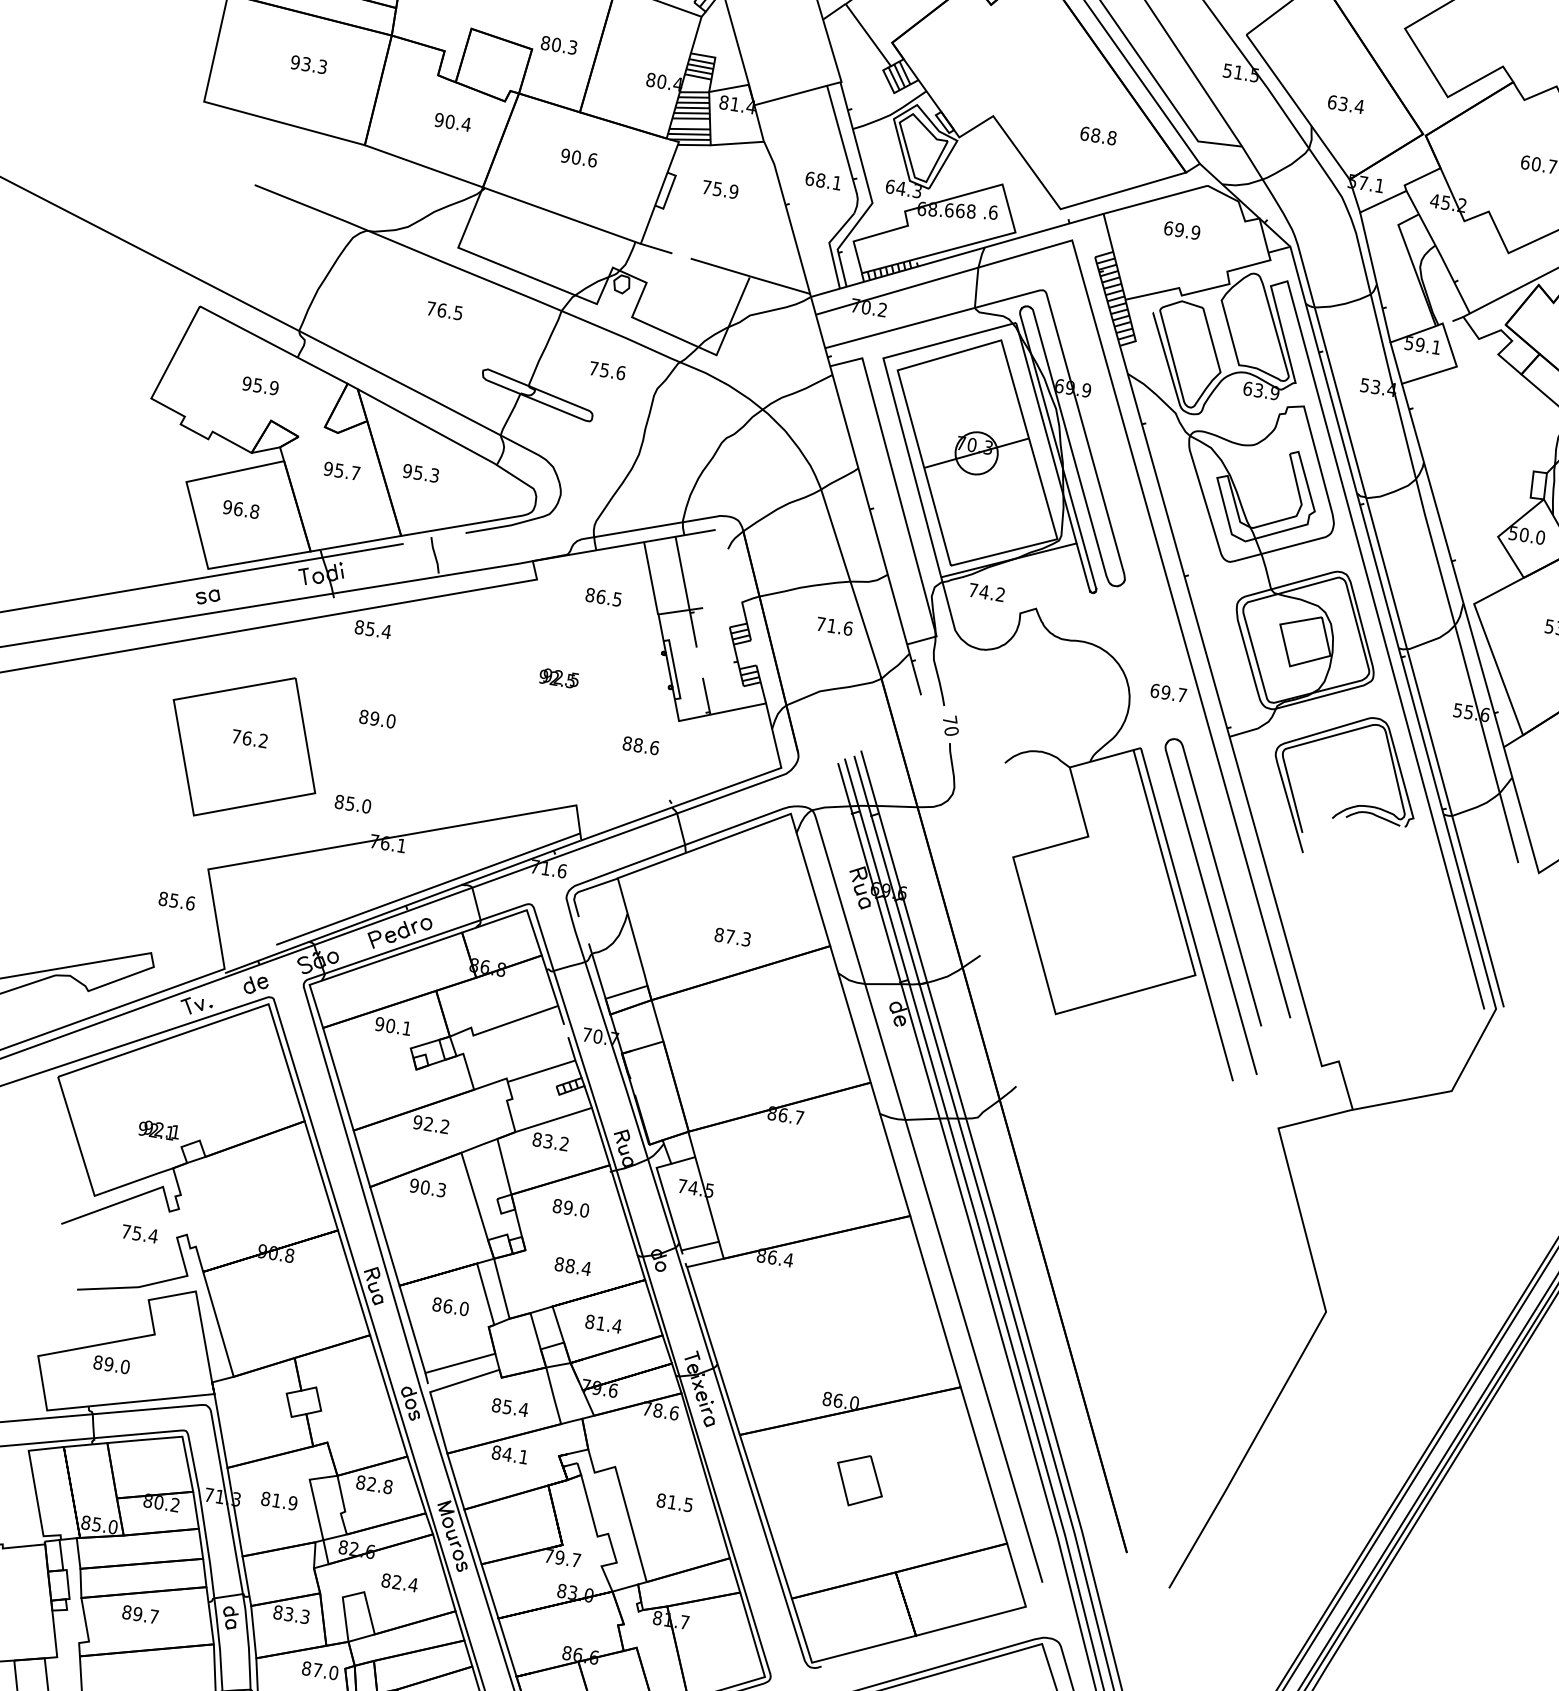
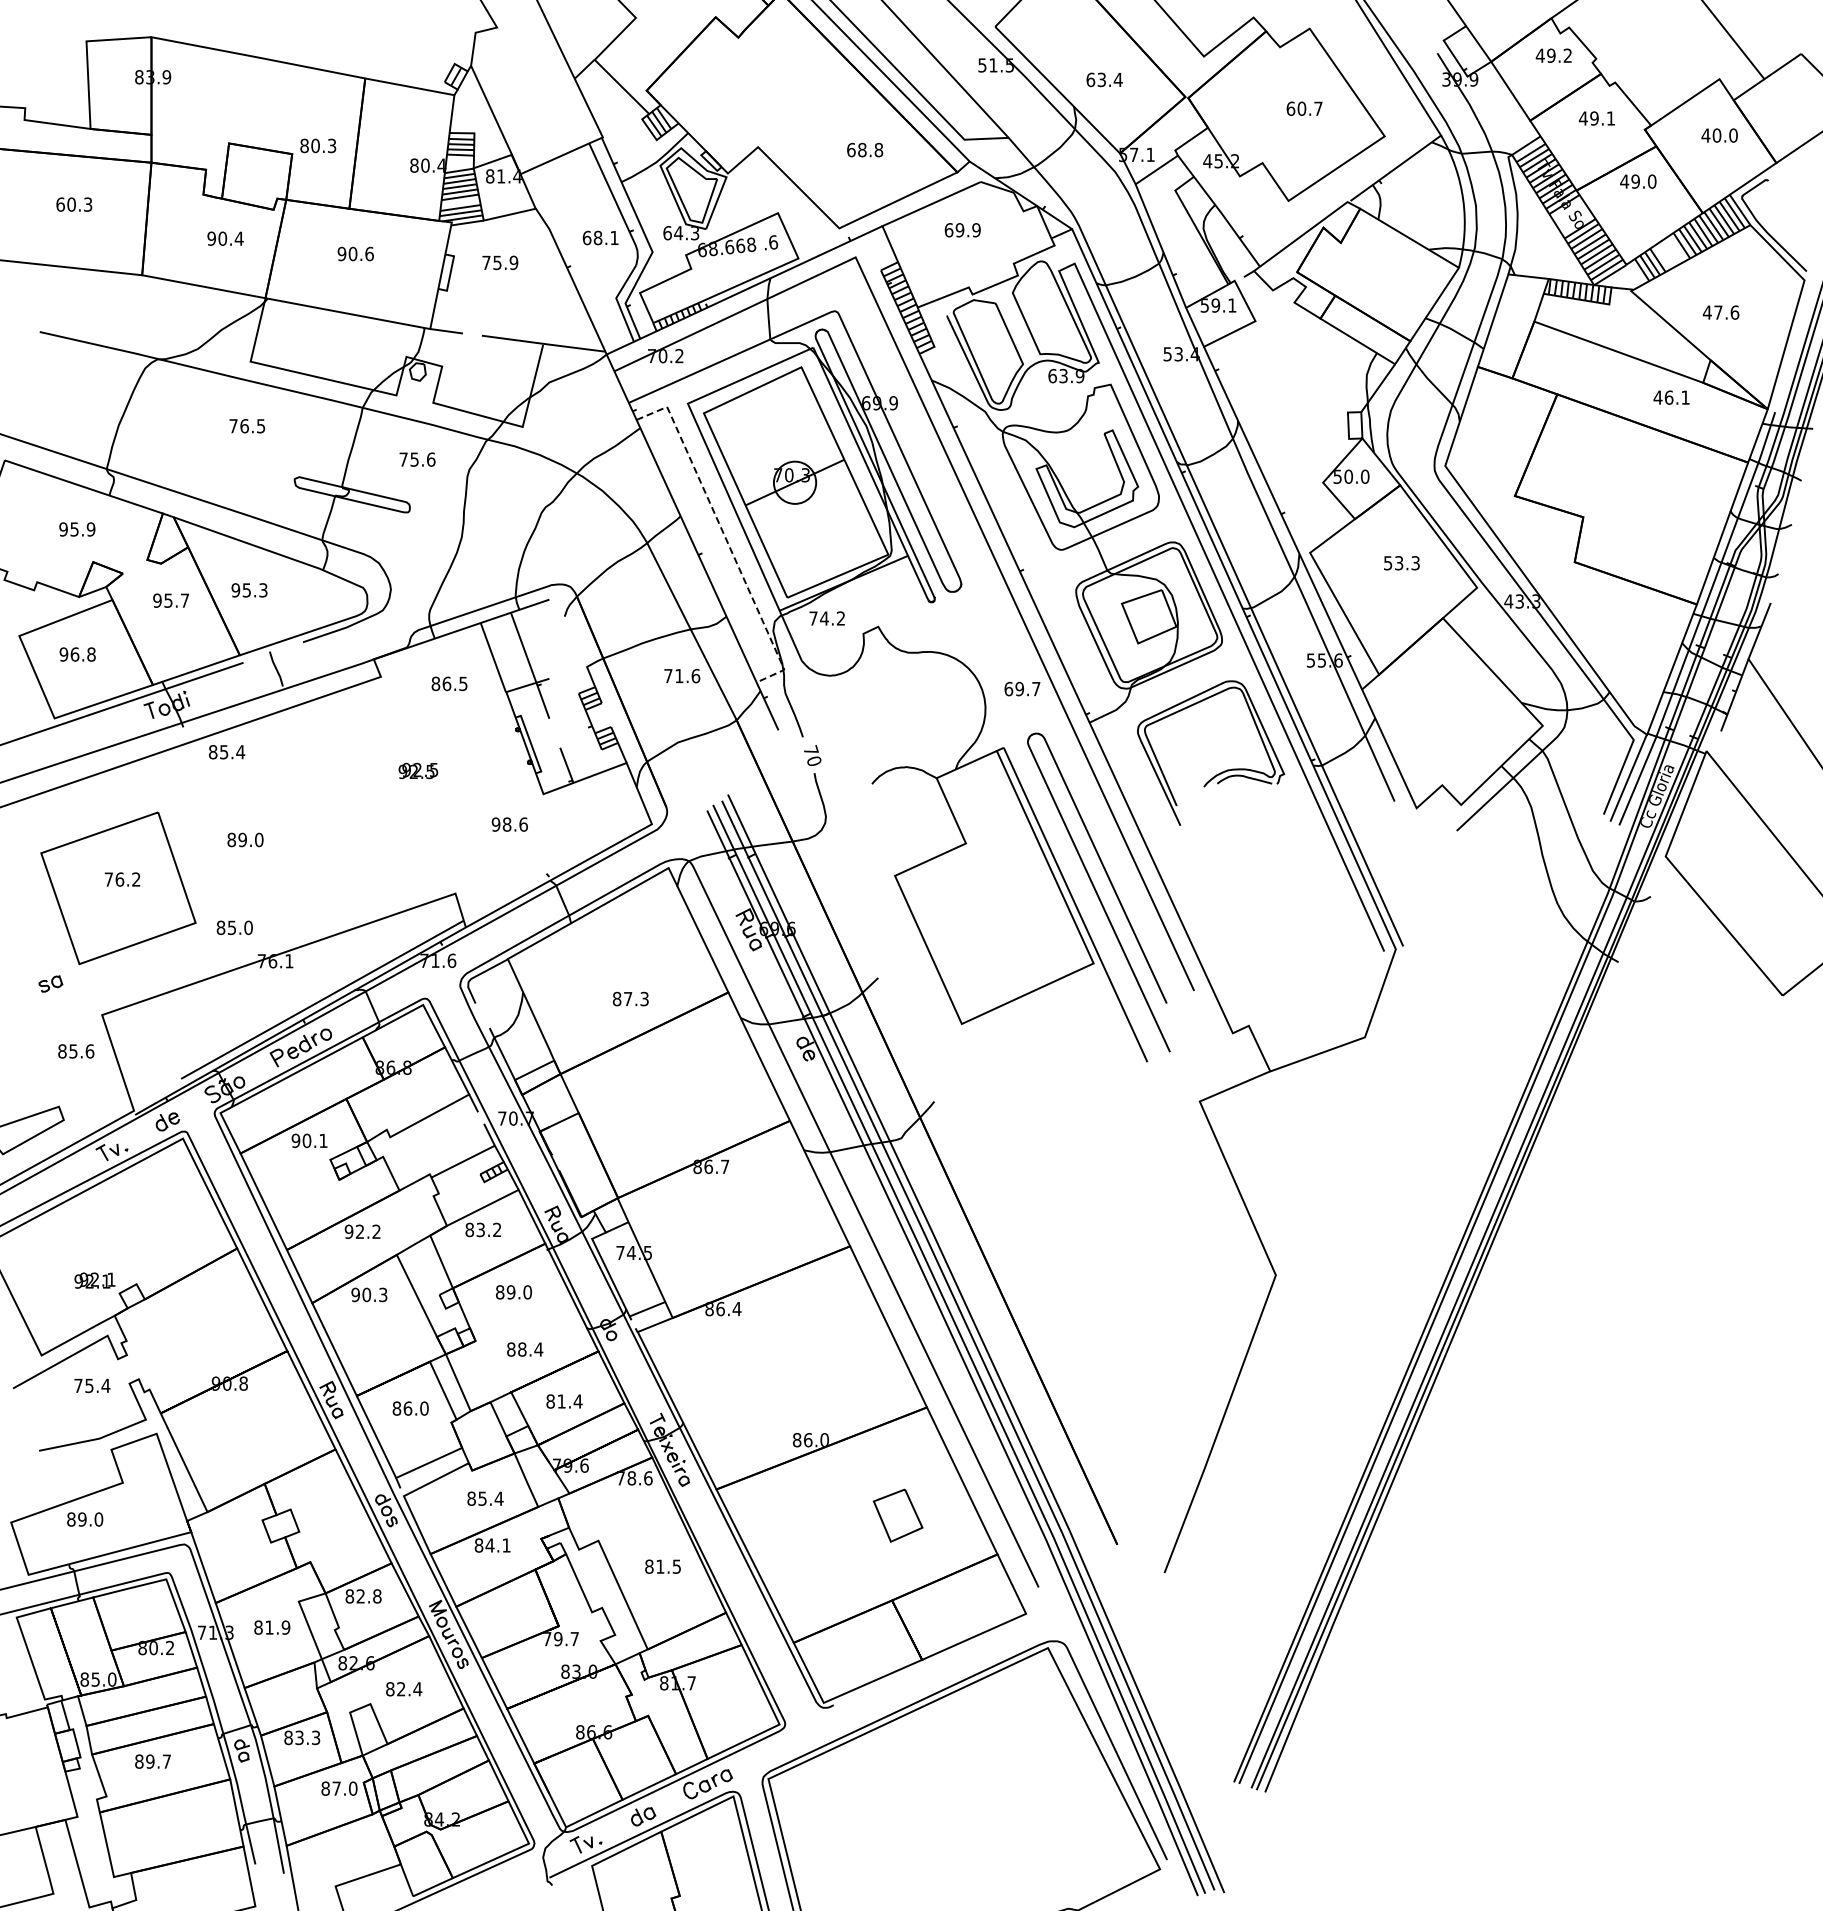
text: (300, 63) -> (65, 204), 93.3 -> 60.3
line: (899, 496) -> (725, 537), solid -> dashed
part: (207, 596) -> (50, 983), moved
text: (626, 743) -> (495, 824), 88.6 -> 98.6
part: (859, 1480) -> (897, 1515), moved

